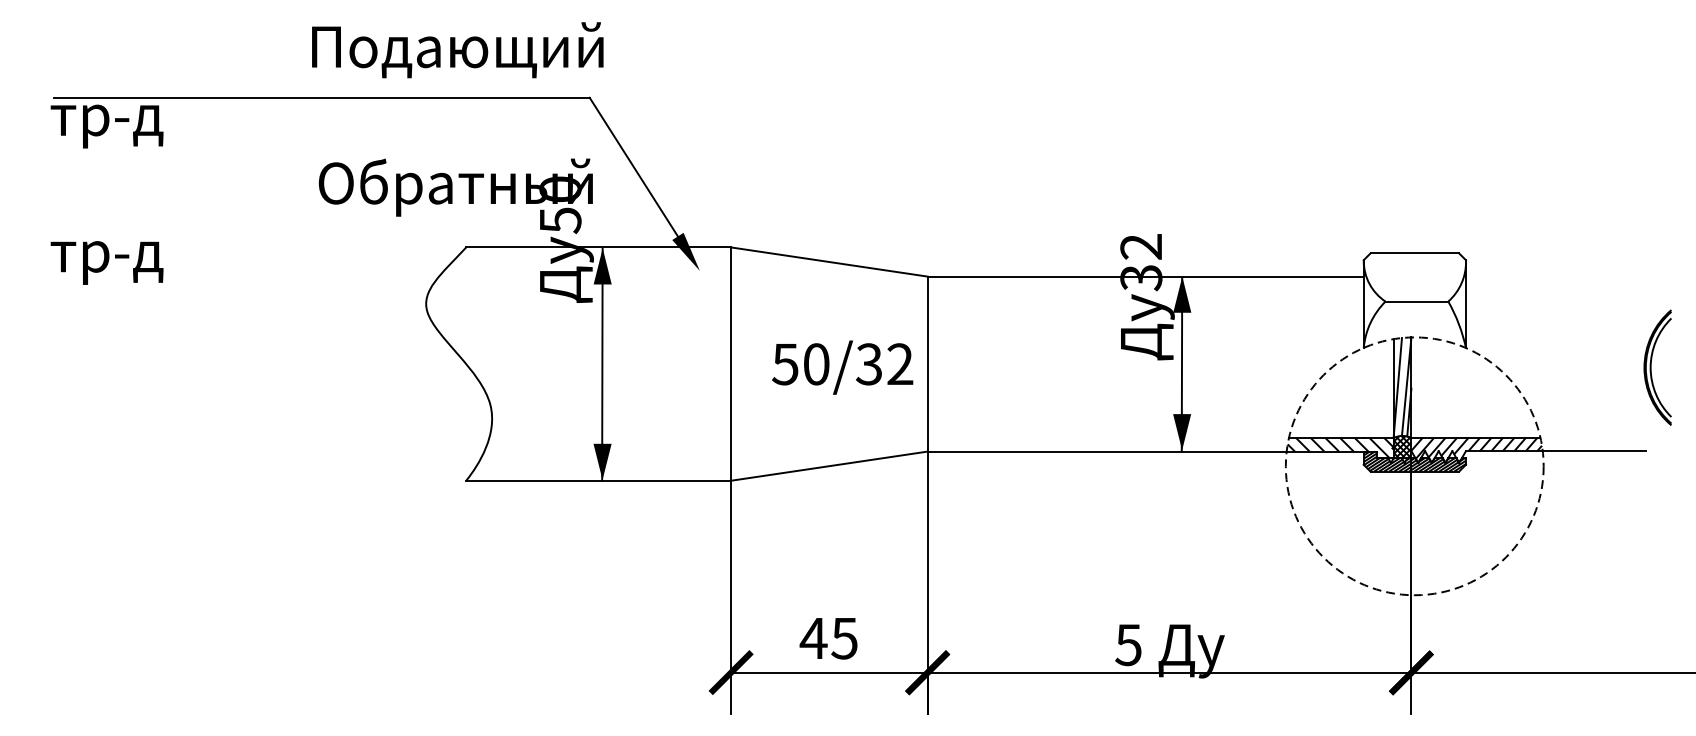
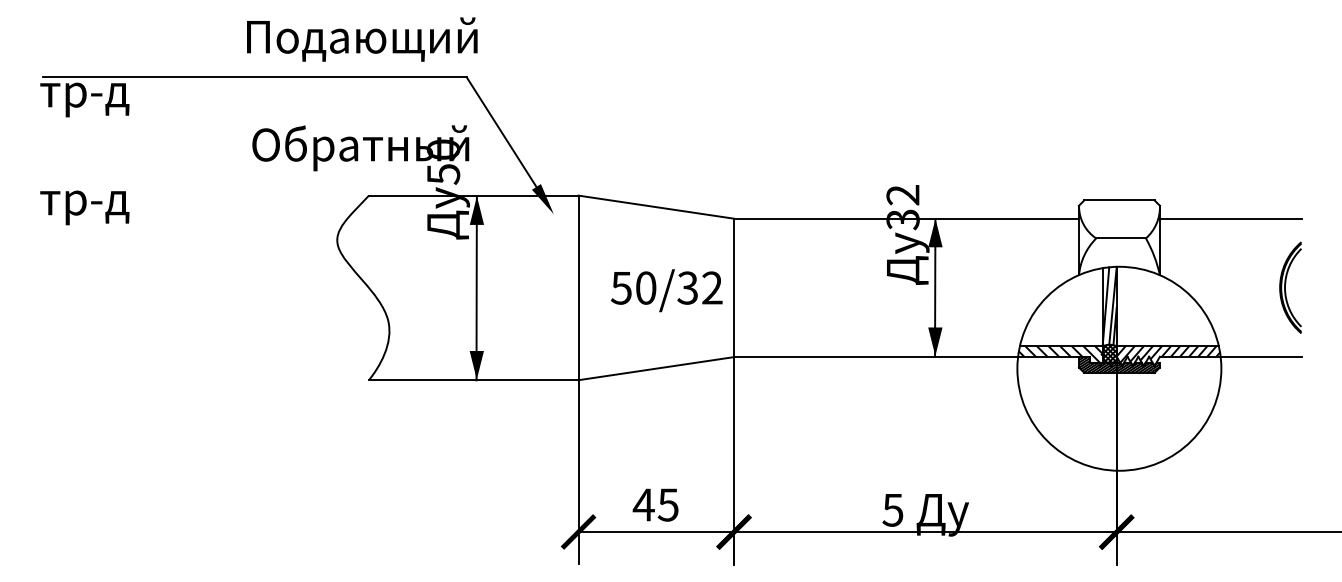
line: (1555, 276) -> (1230, 218), added
part: (1657, 367) -> (1290, 287), moved
circle: (1414, 465) -> (1119, 368), dashed -> solid

